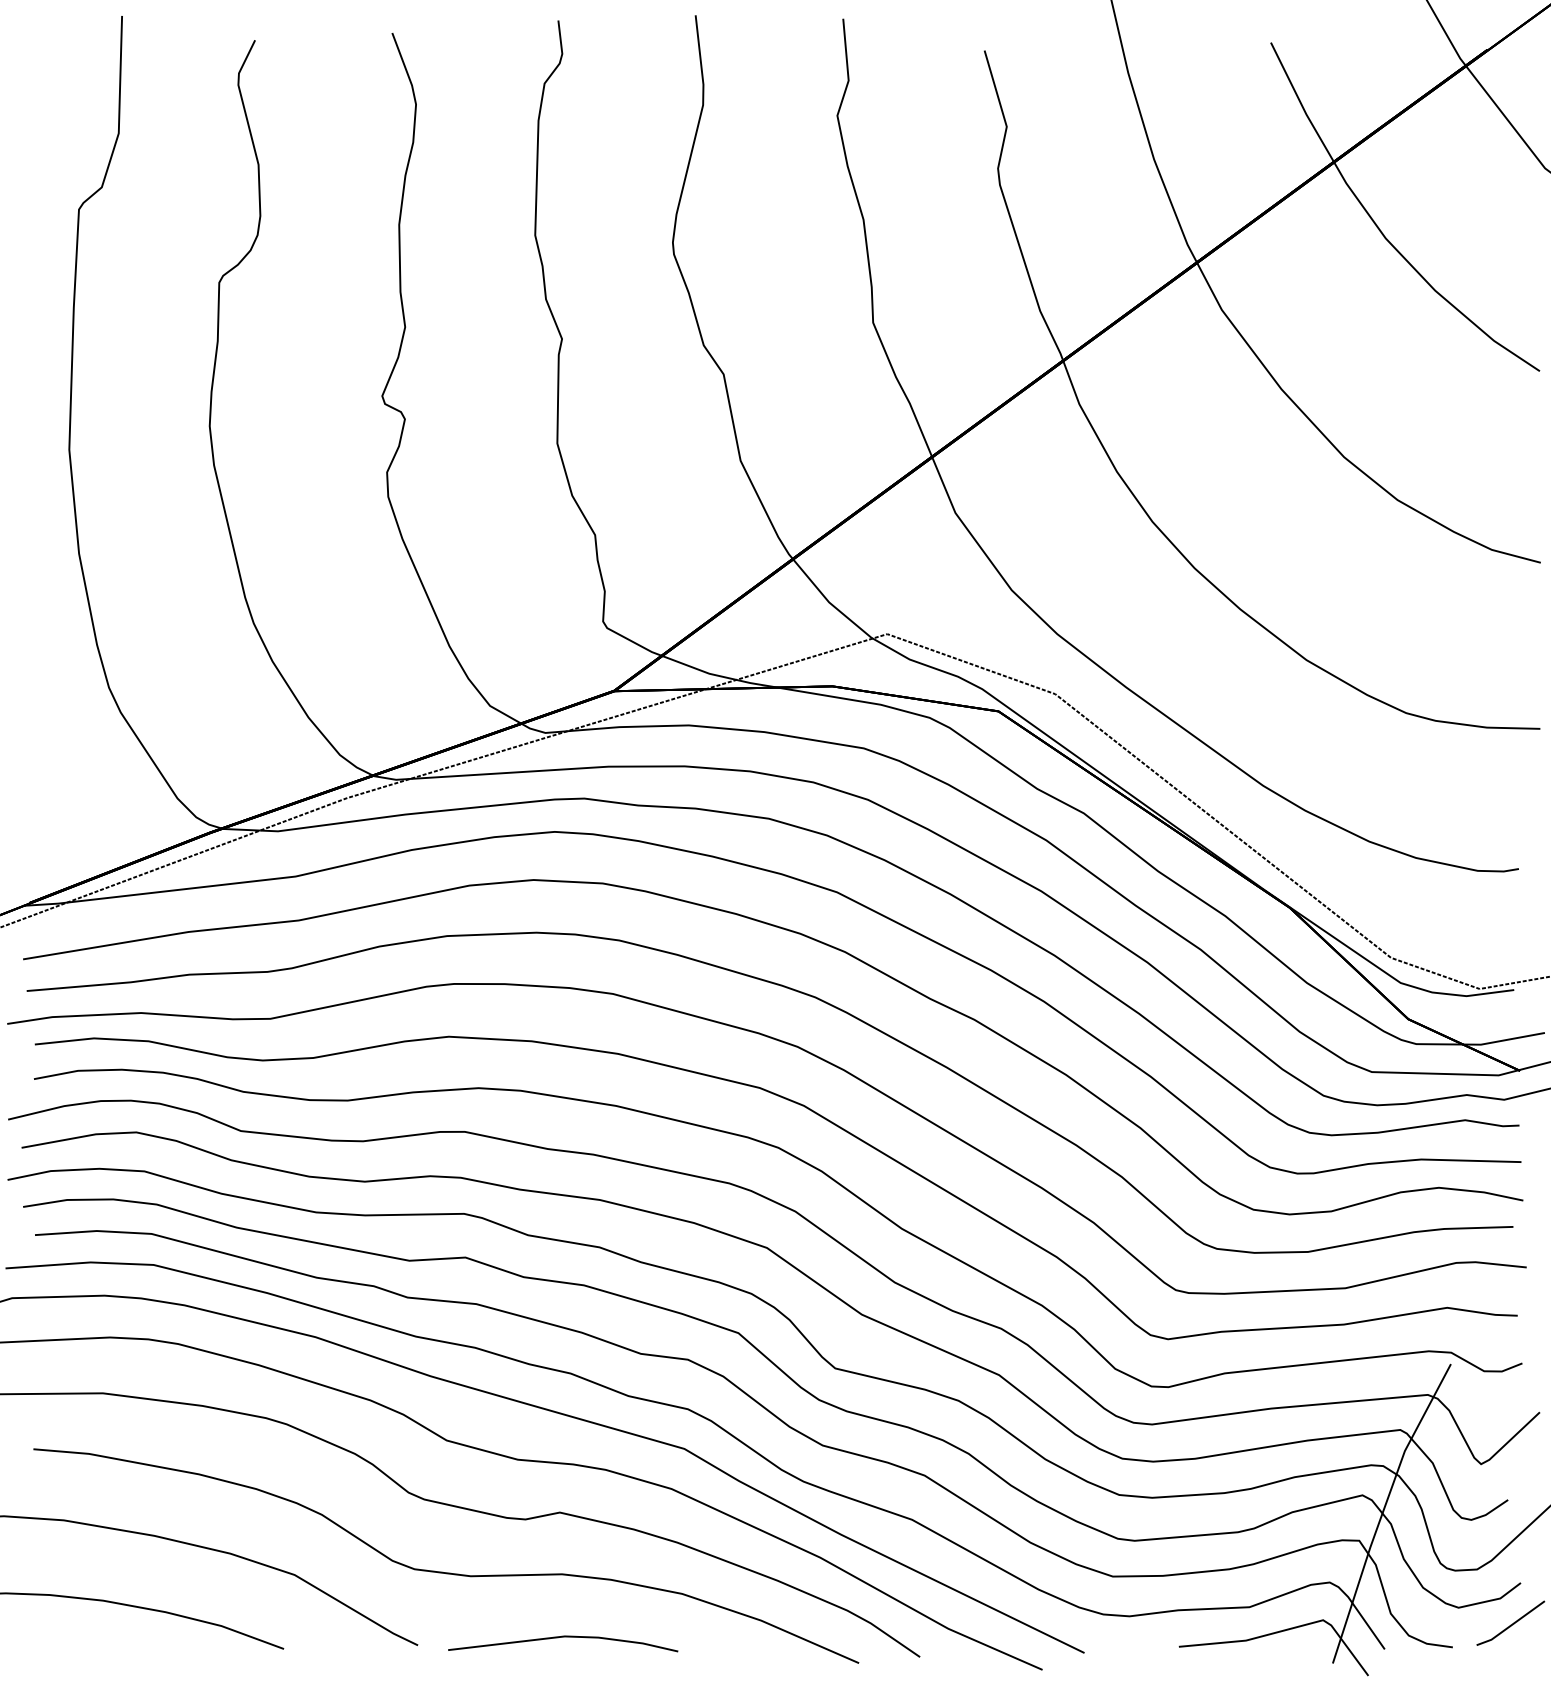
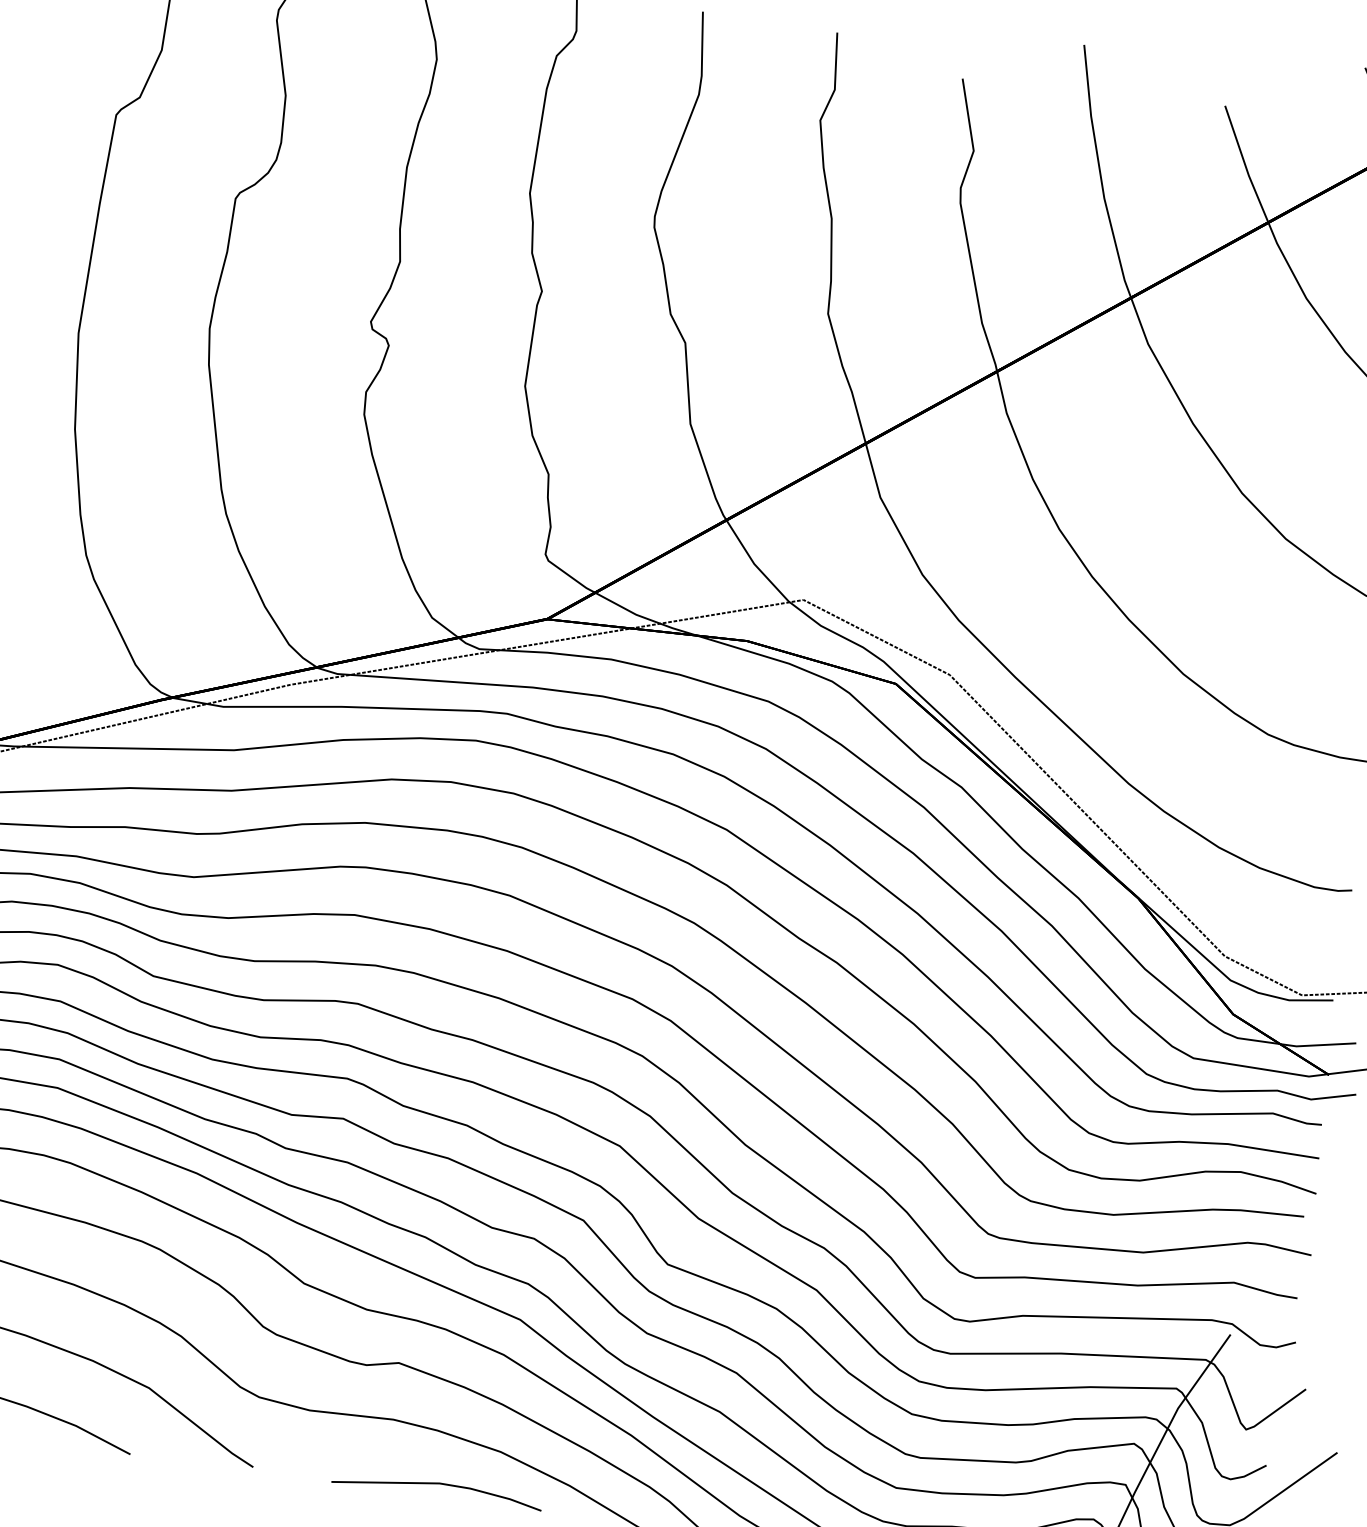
line: (563, 1637) -> (438, 1484), moved

